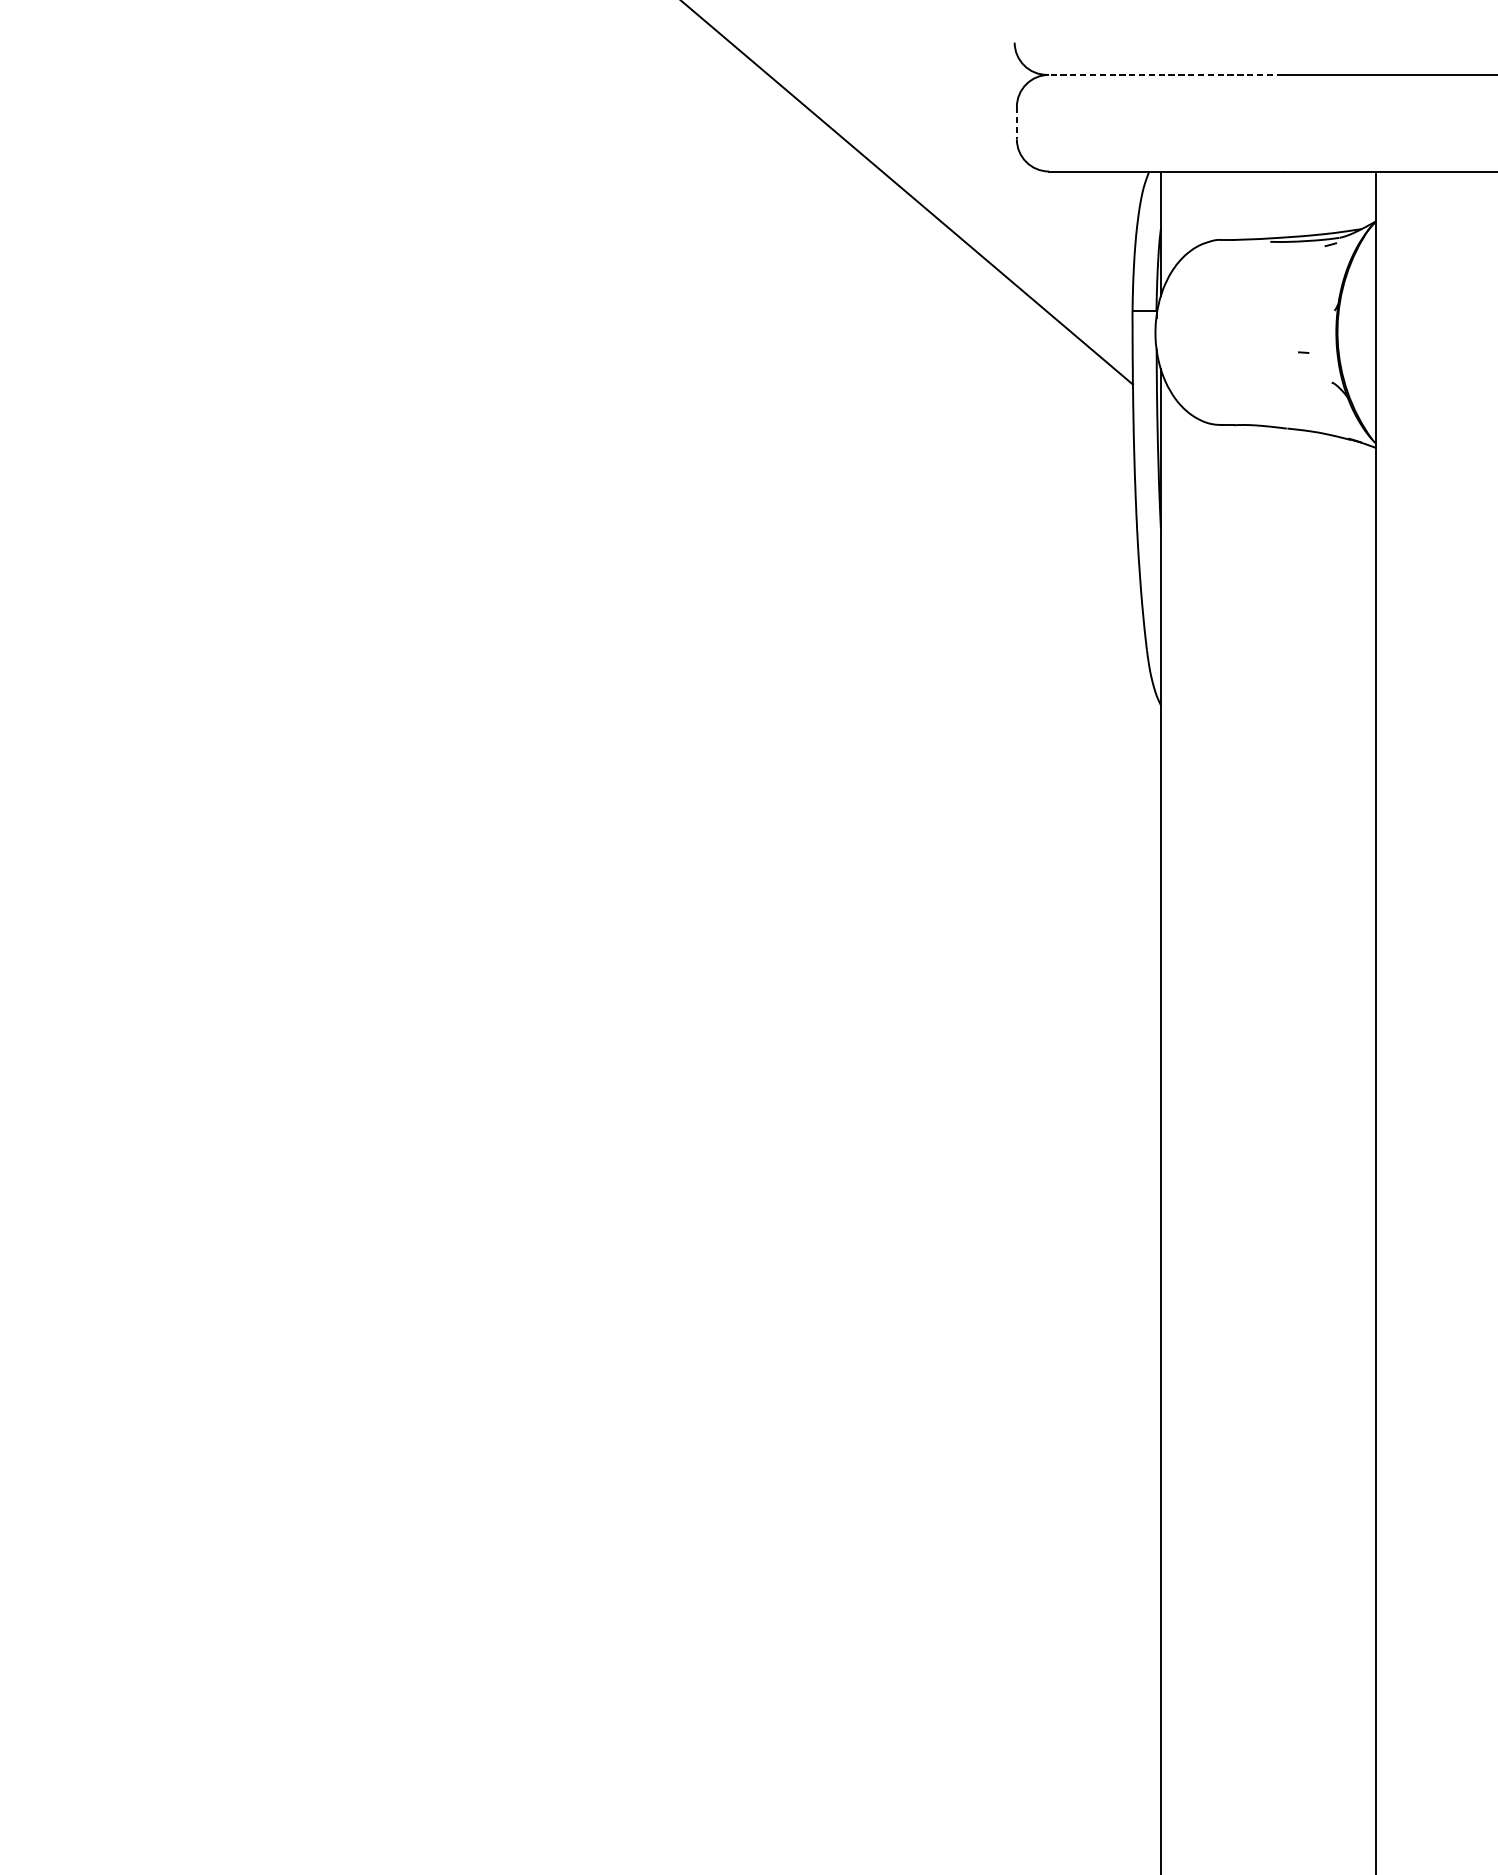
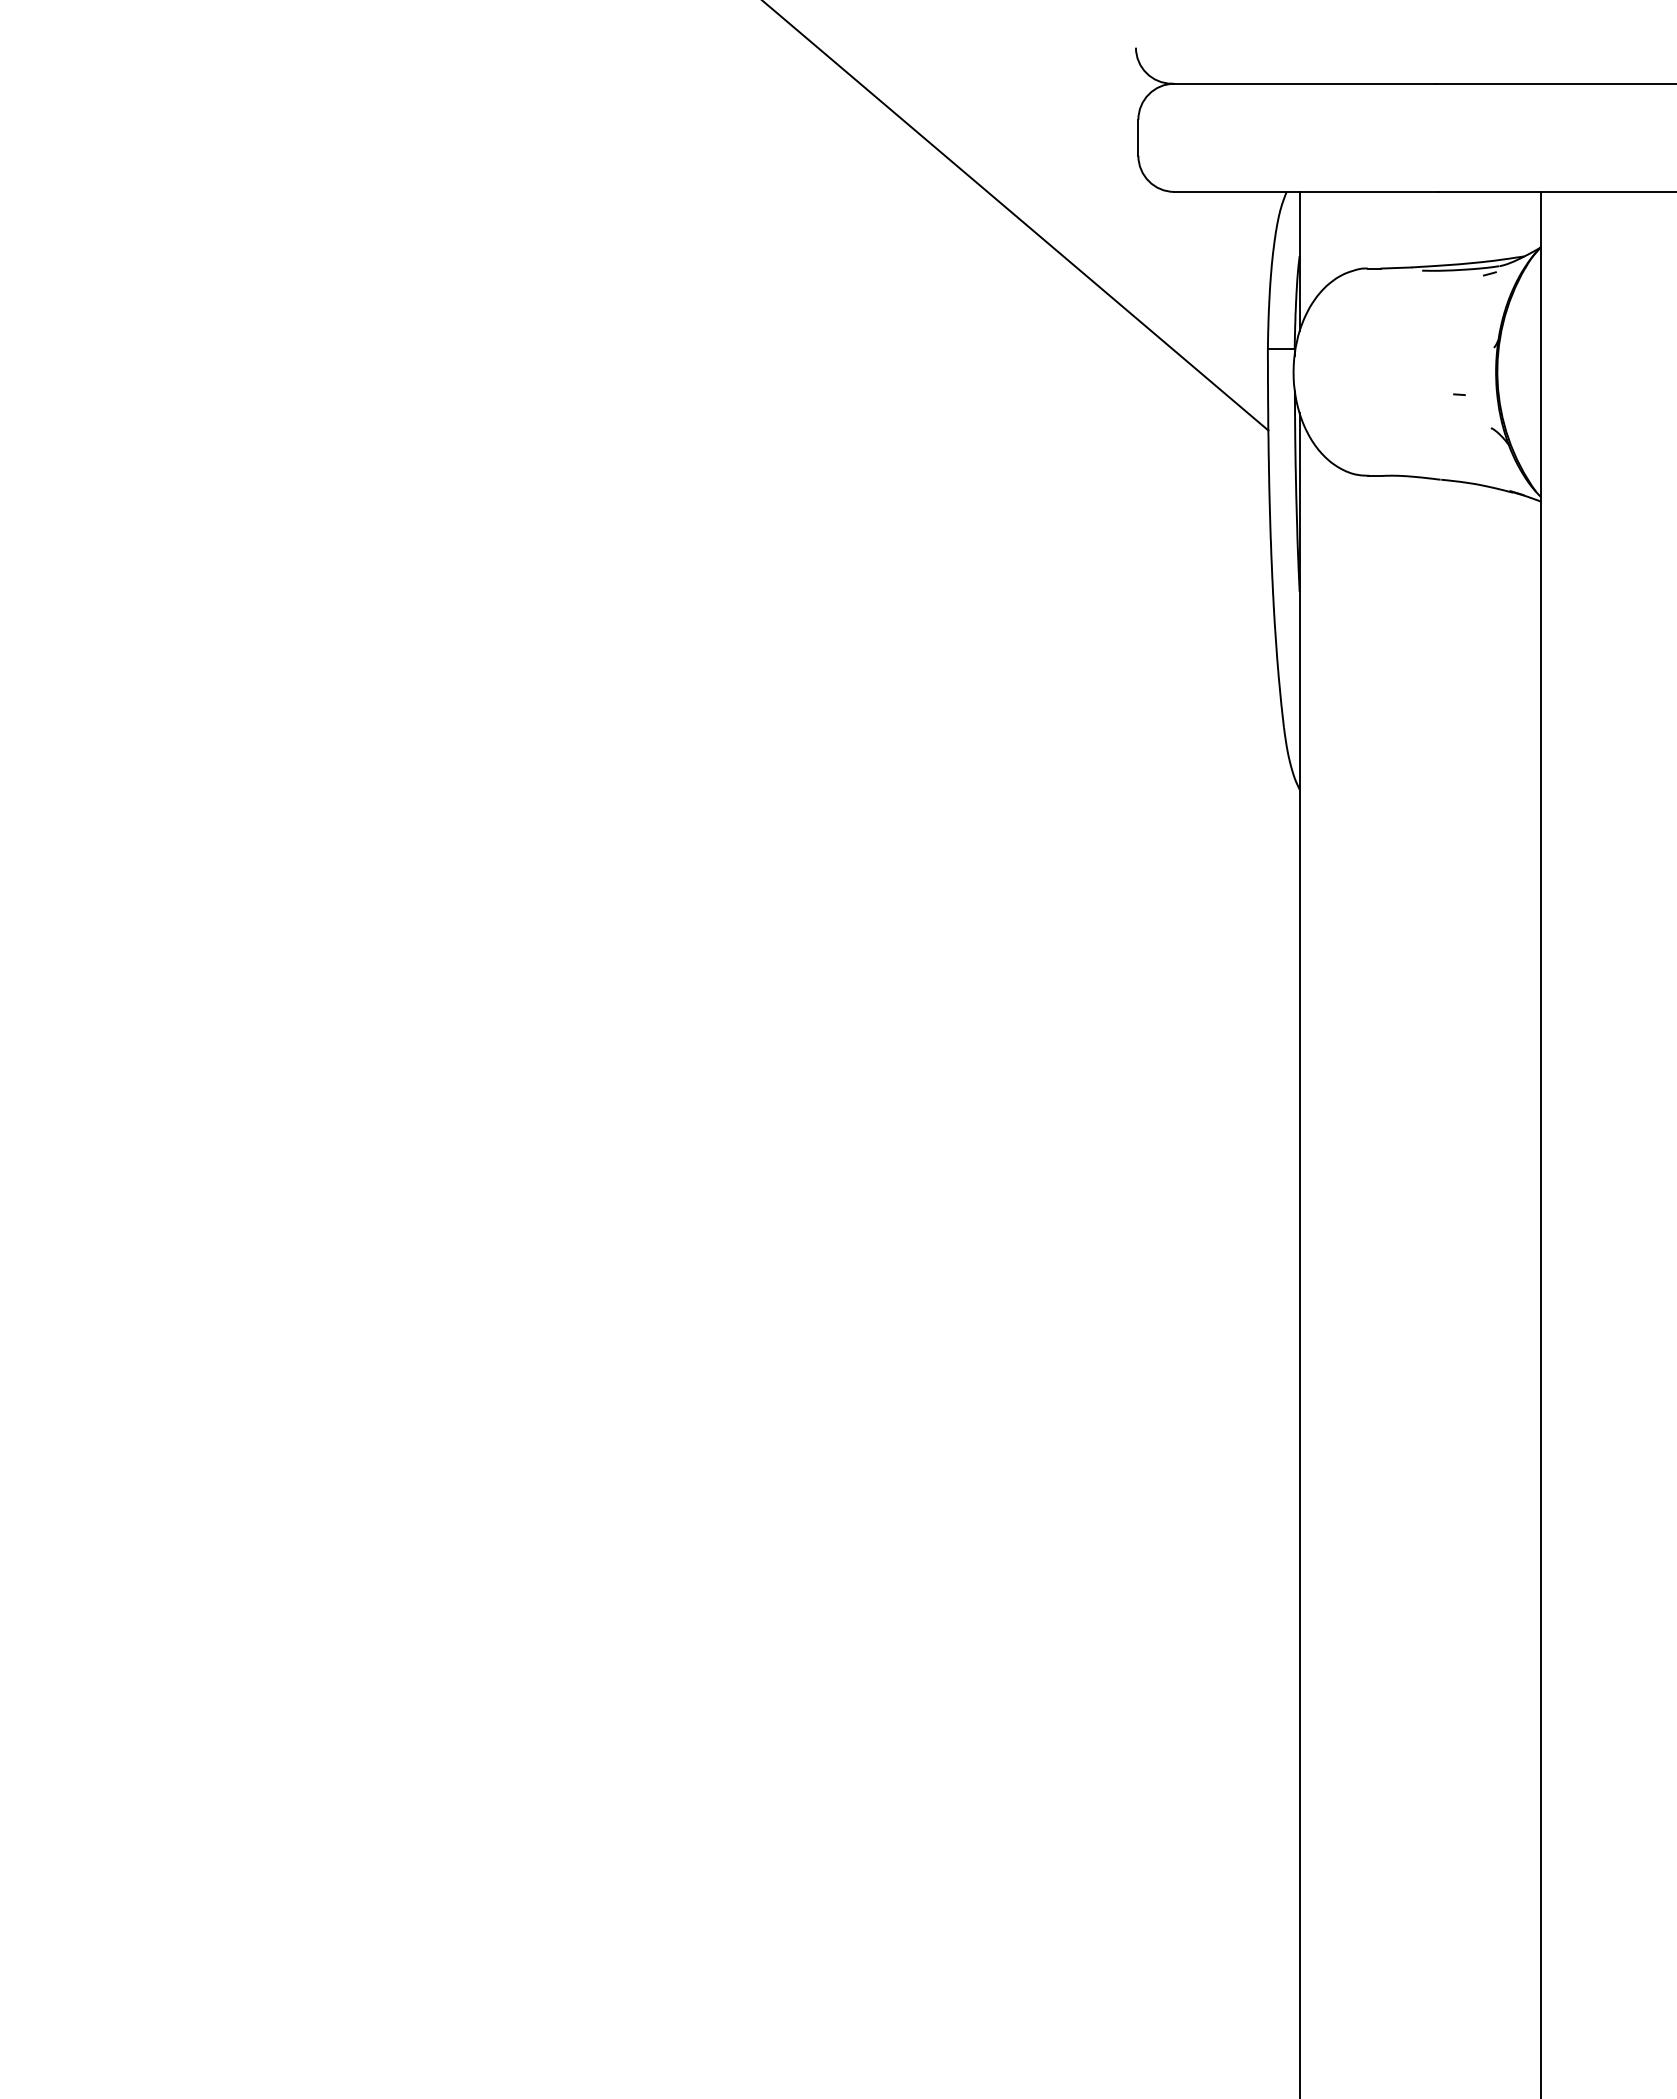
line: (1164, 74) -> (1303, 83), dashed -> solid
line: (1016, 123) -> (1138, 138), dashed -> solid

